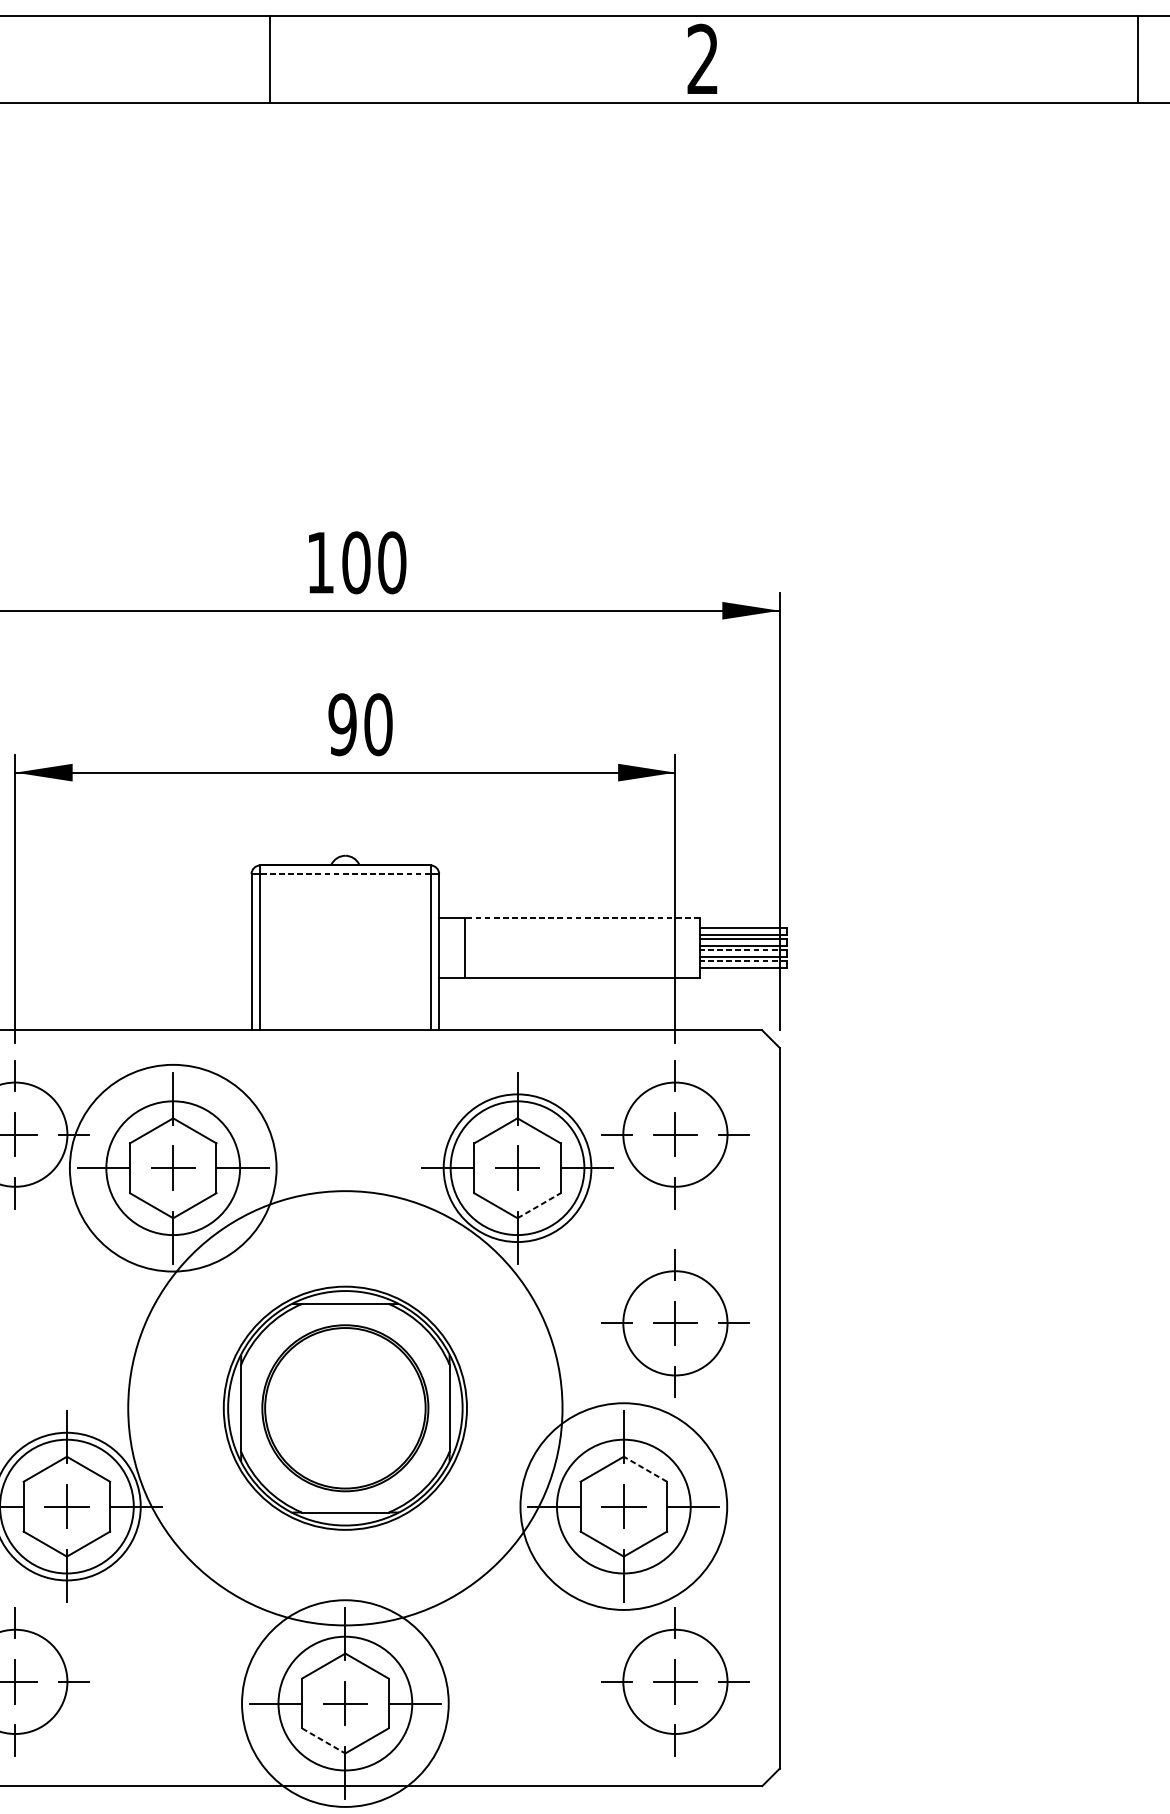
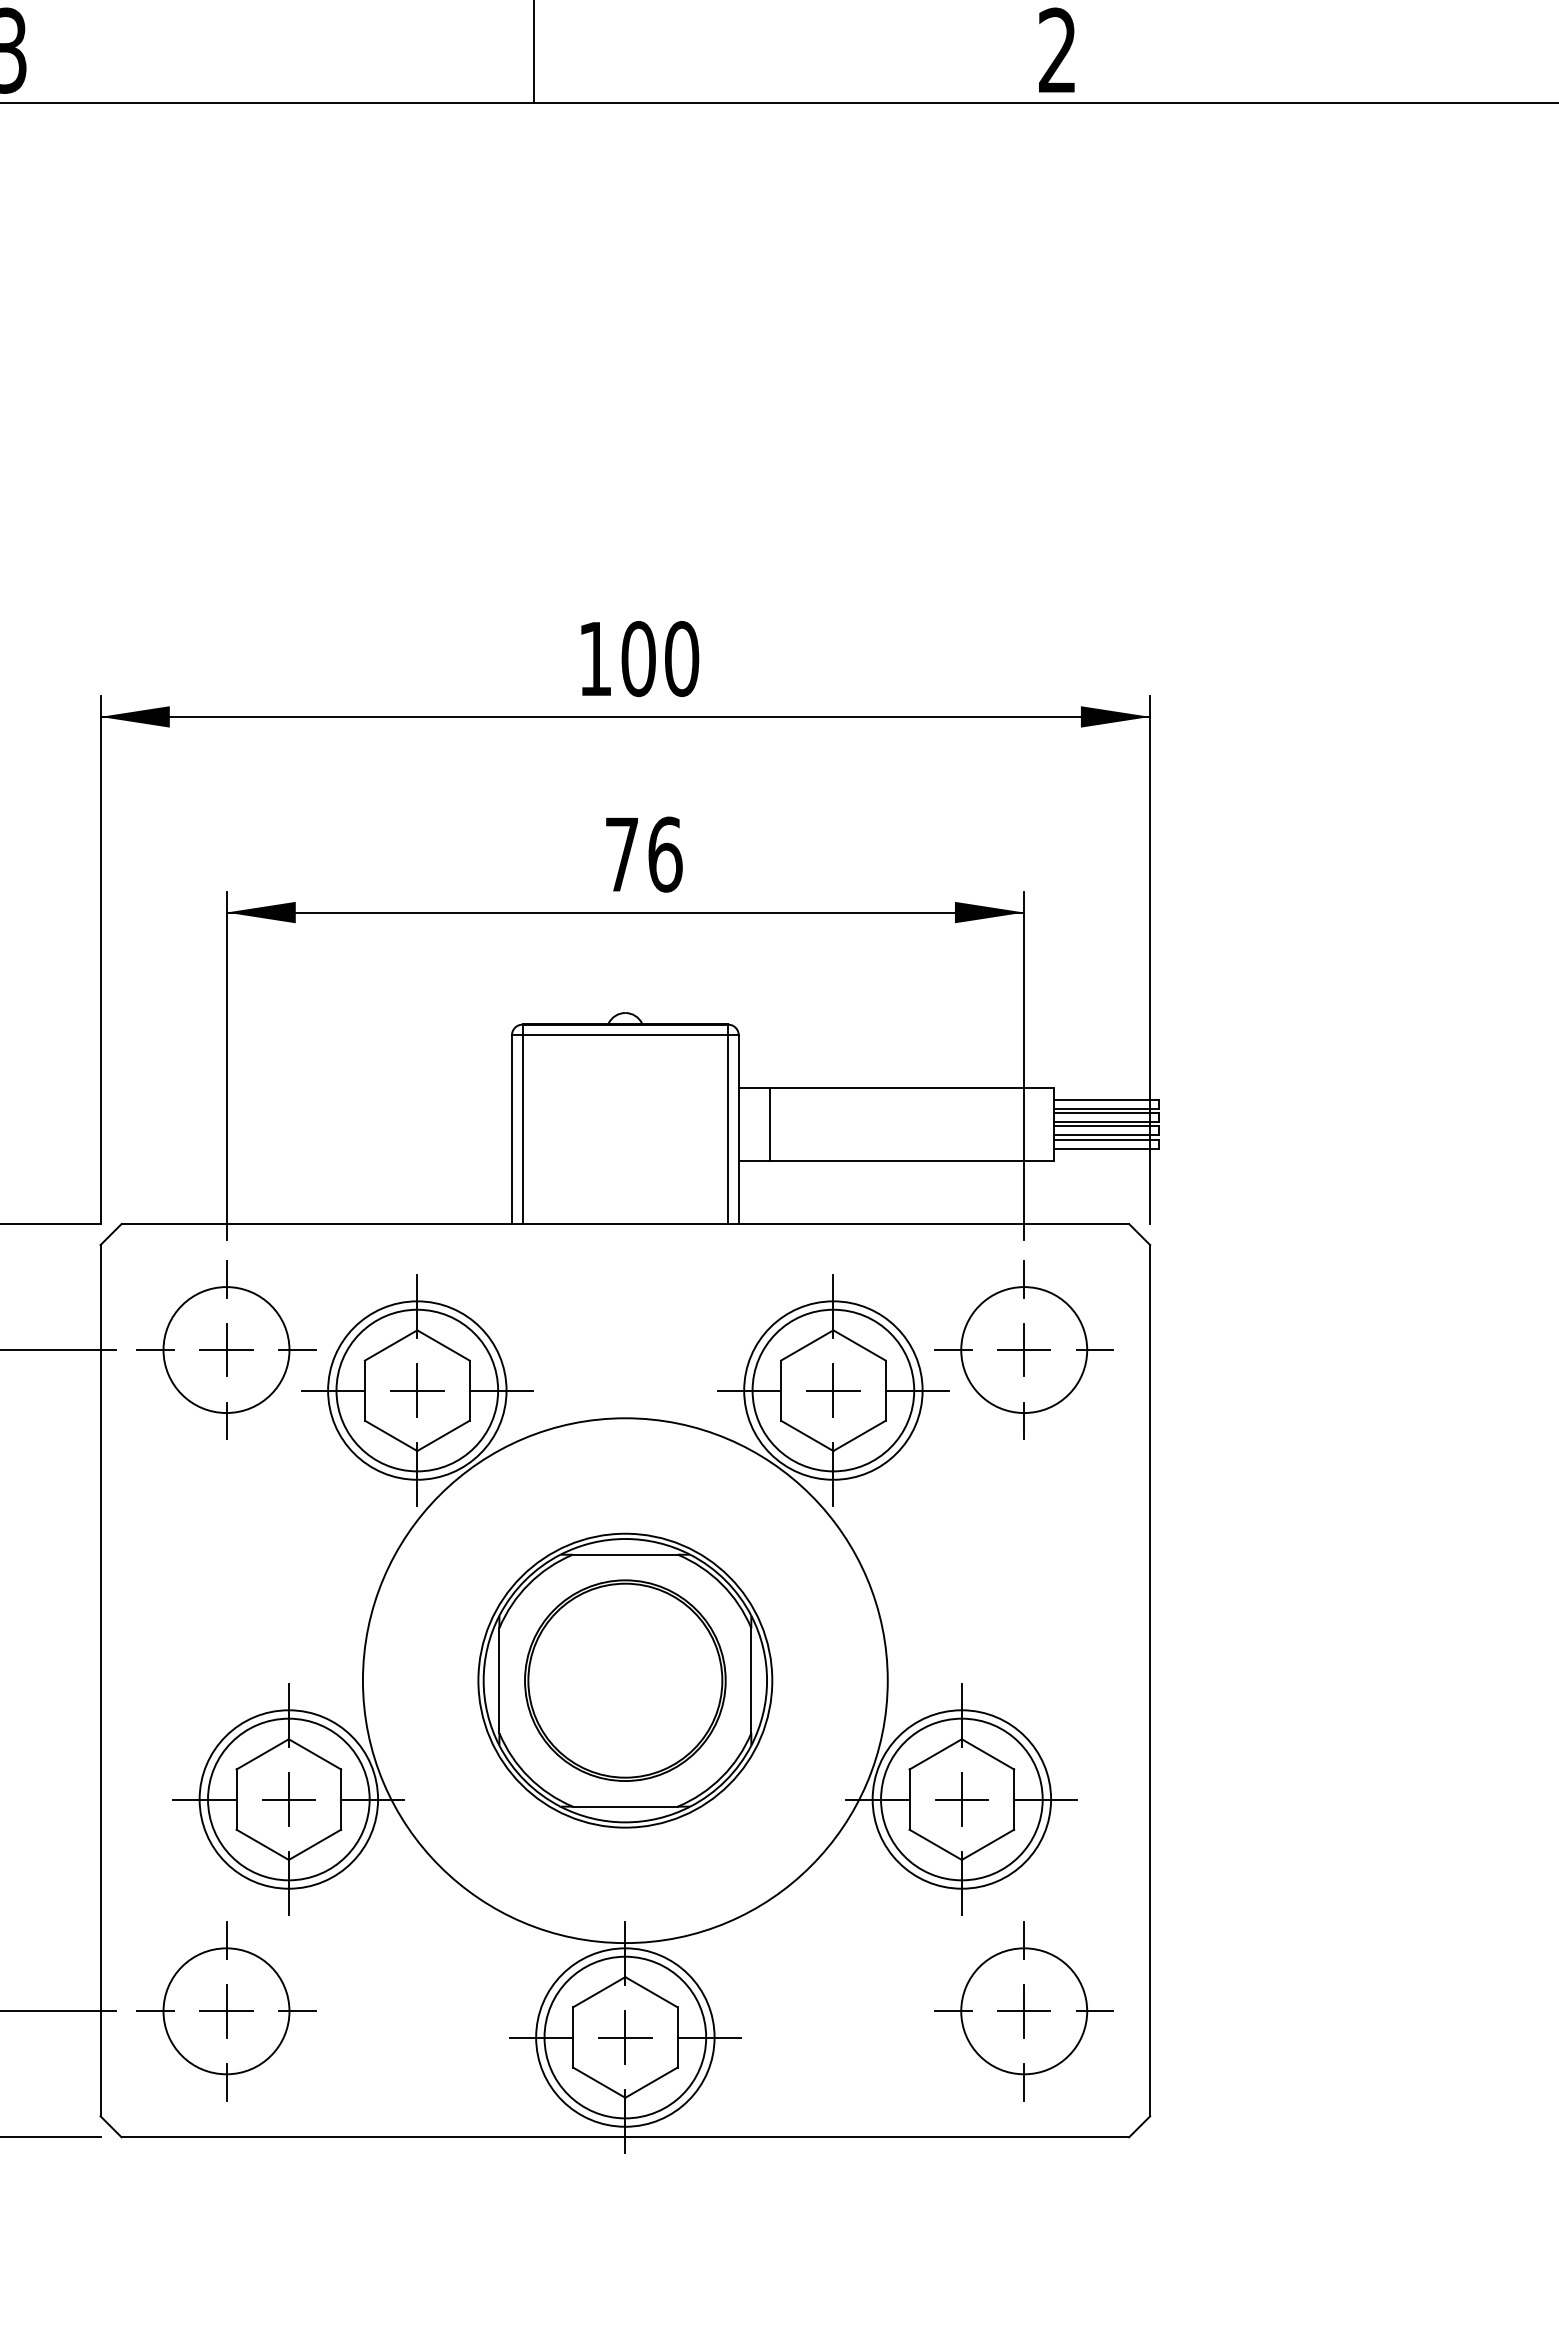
text: (360, 724) -> (643, 854), 90 -> 76
line: (345, 874) -> (625, 1035), dashed -> solid
line: (582, 917) -> (911, 1087), dashed -> solid
line: (742, 949) -> (1105, 1126), dashed -> solid
line: (742, 960) -> (1105, 1139), dashed -> solid
circle: (173, 1168) -> (417, 1390), size x0.71
line: (539, 1205) -> (859, 1435), dashed -> solid
part: (674, 1322) -> (1023, 1577), removed
line: (645, 1469) -> (987, 1754), dashed -> solid
circle: (623, 1506) -> (961, 1799), size x0.71
circle: (345, 1703) -> (625, 2037), size x0.71
line: (323, 1740) -> (599, 2082), dashed -> solid

